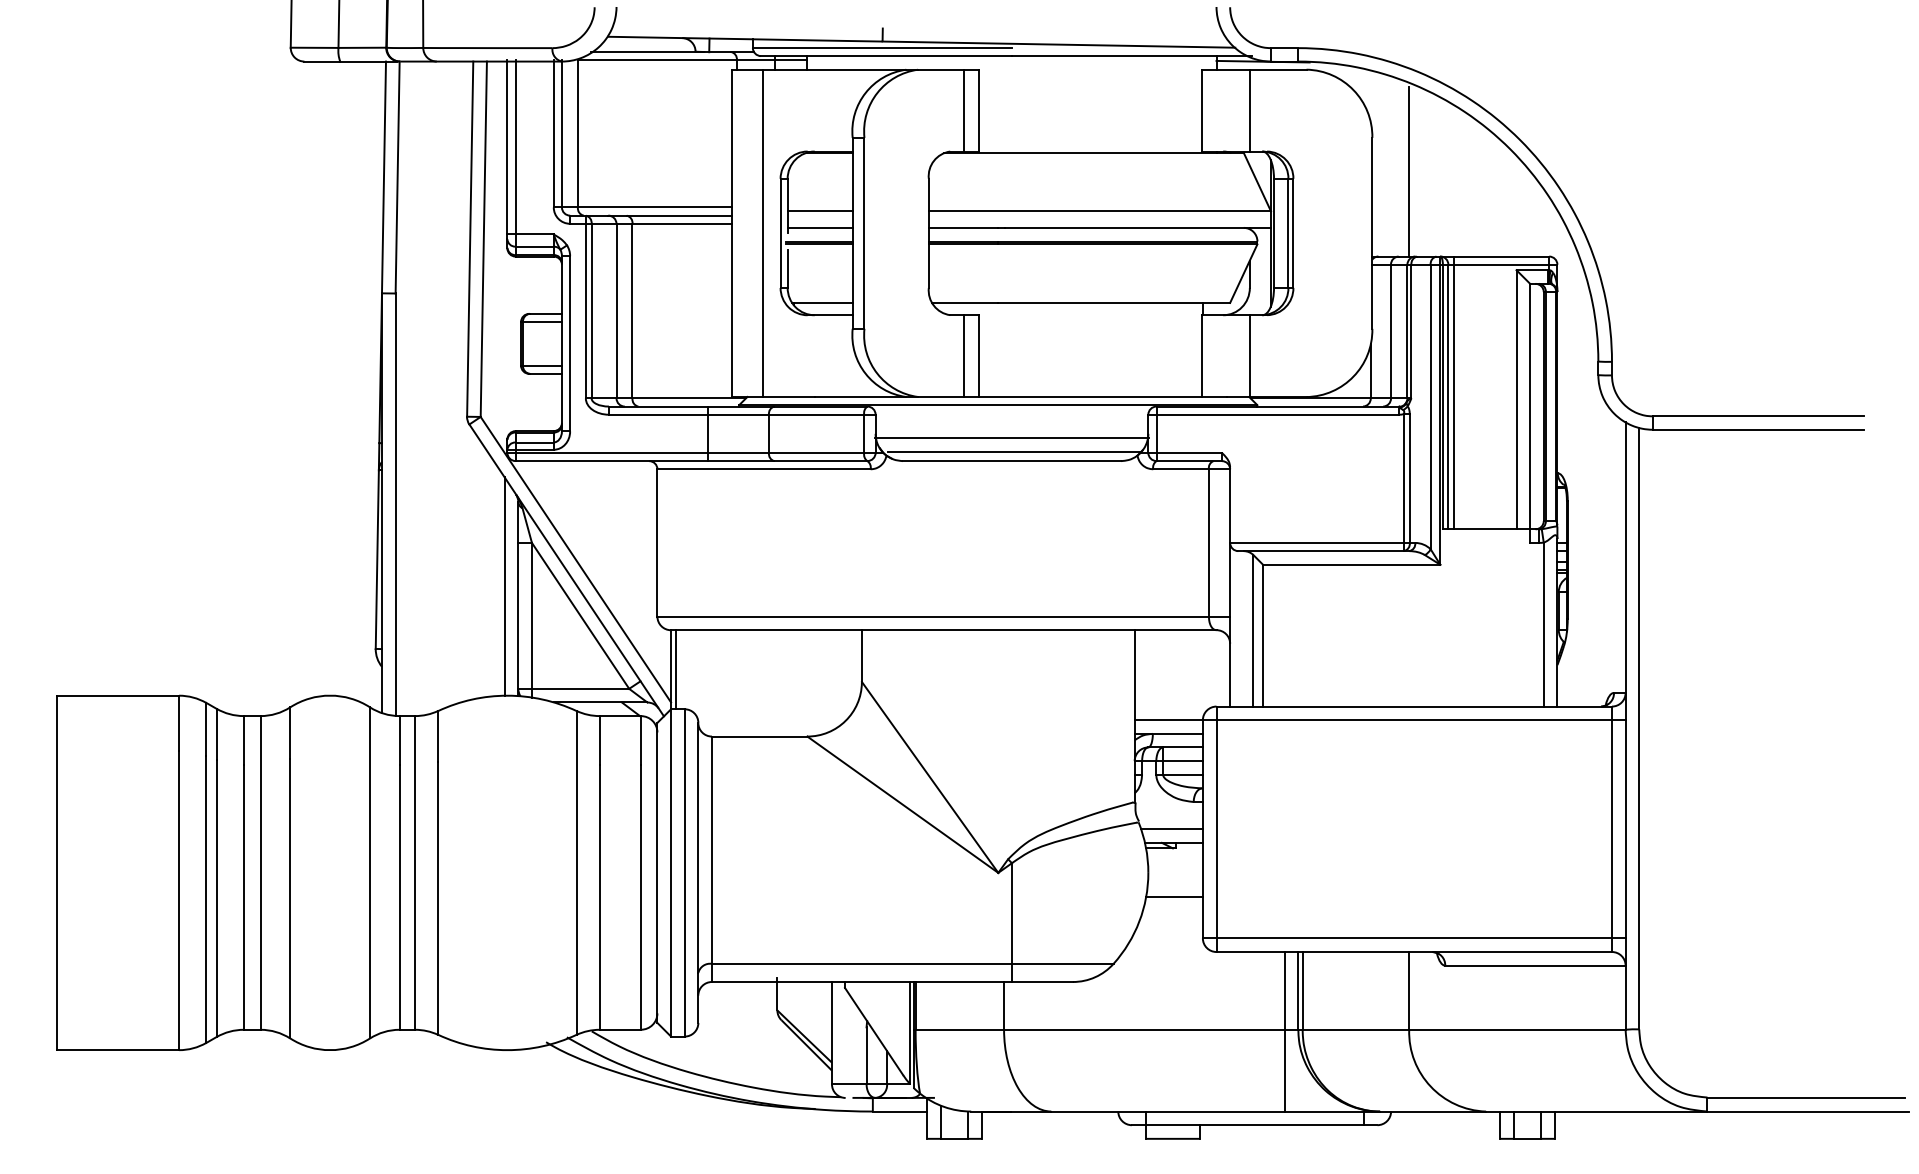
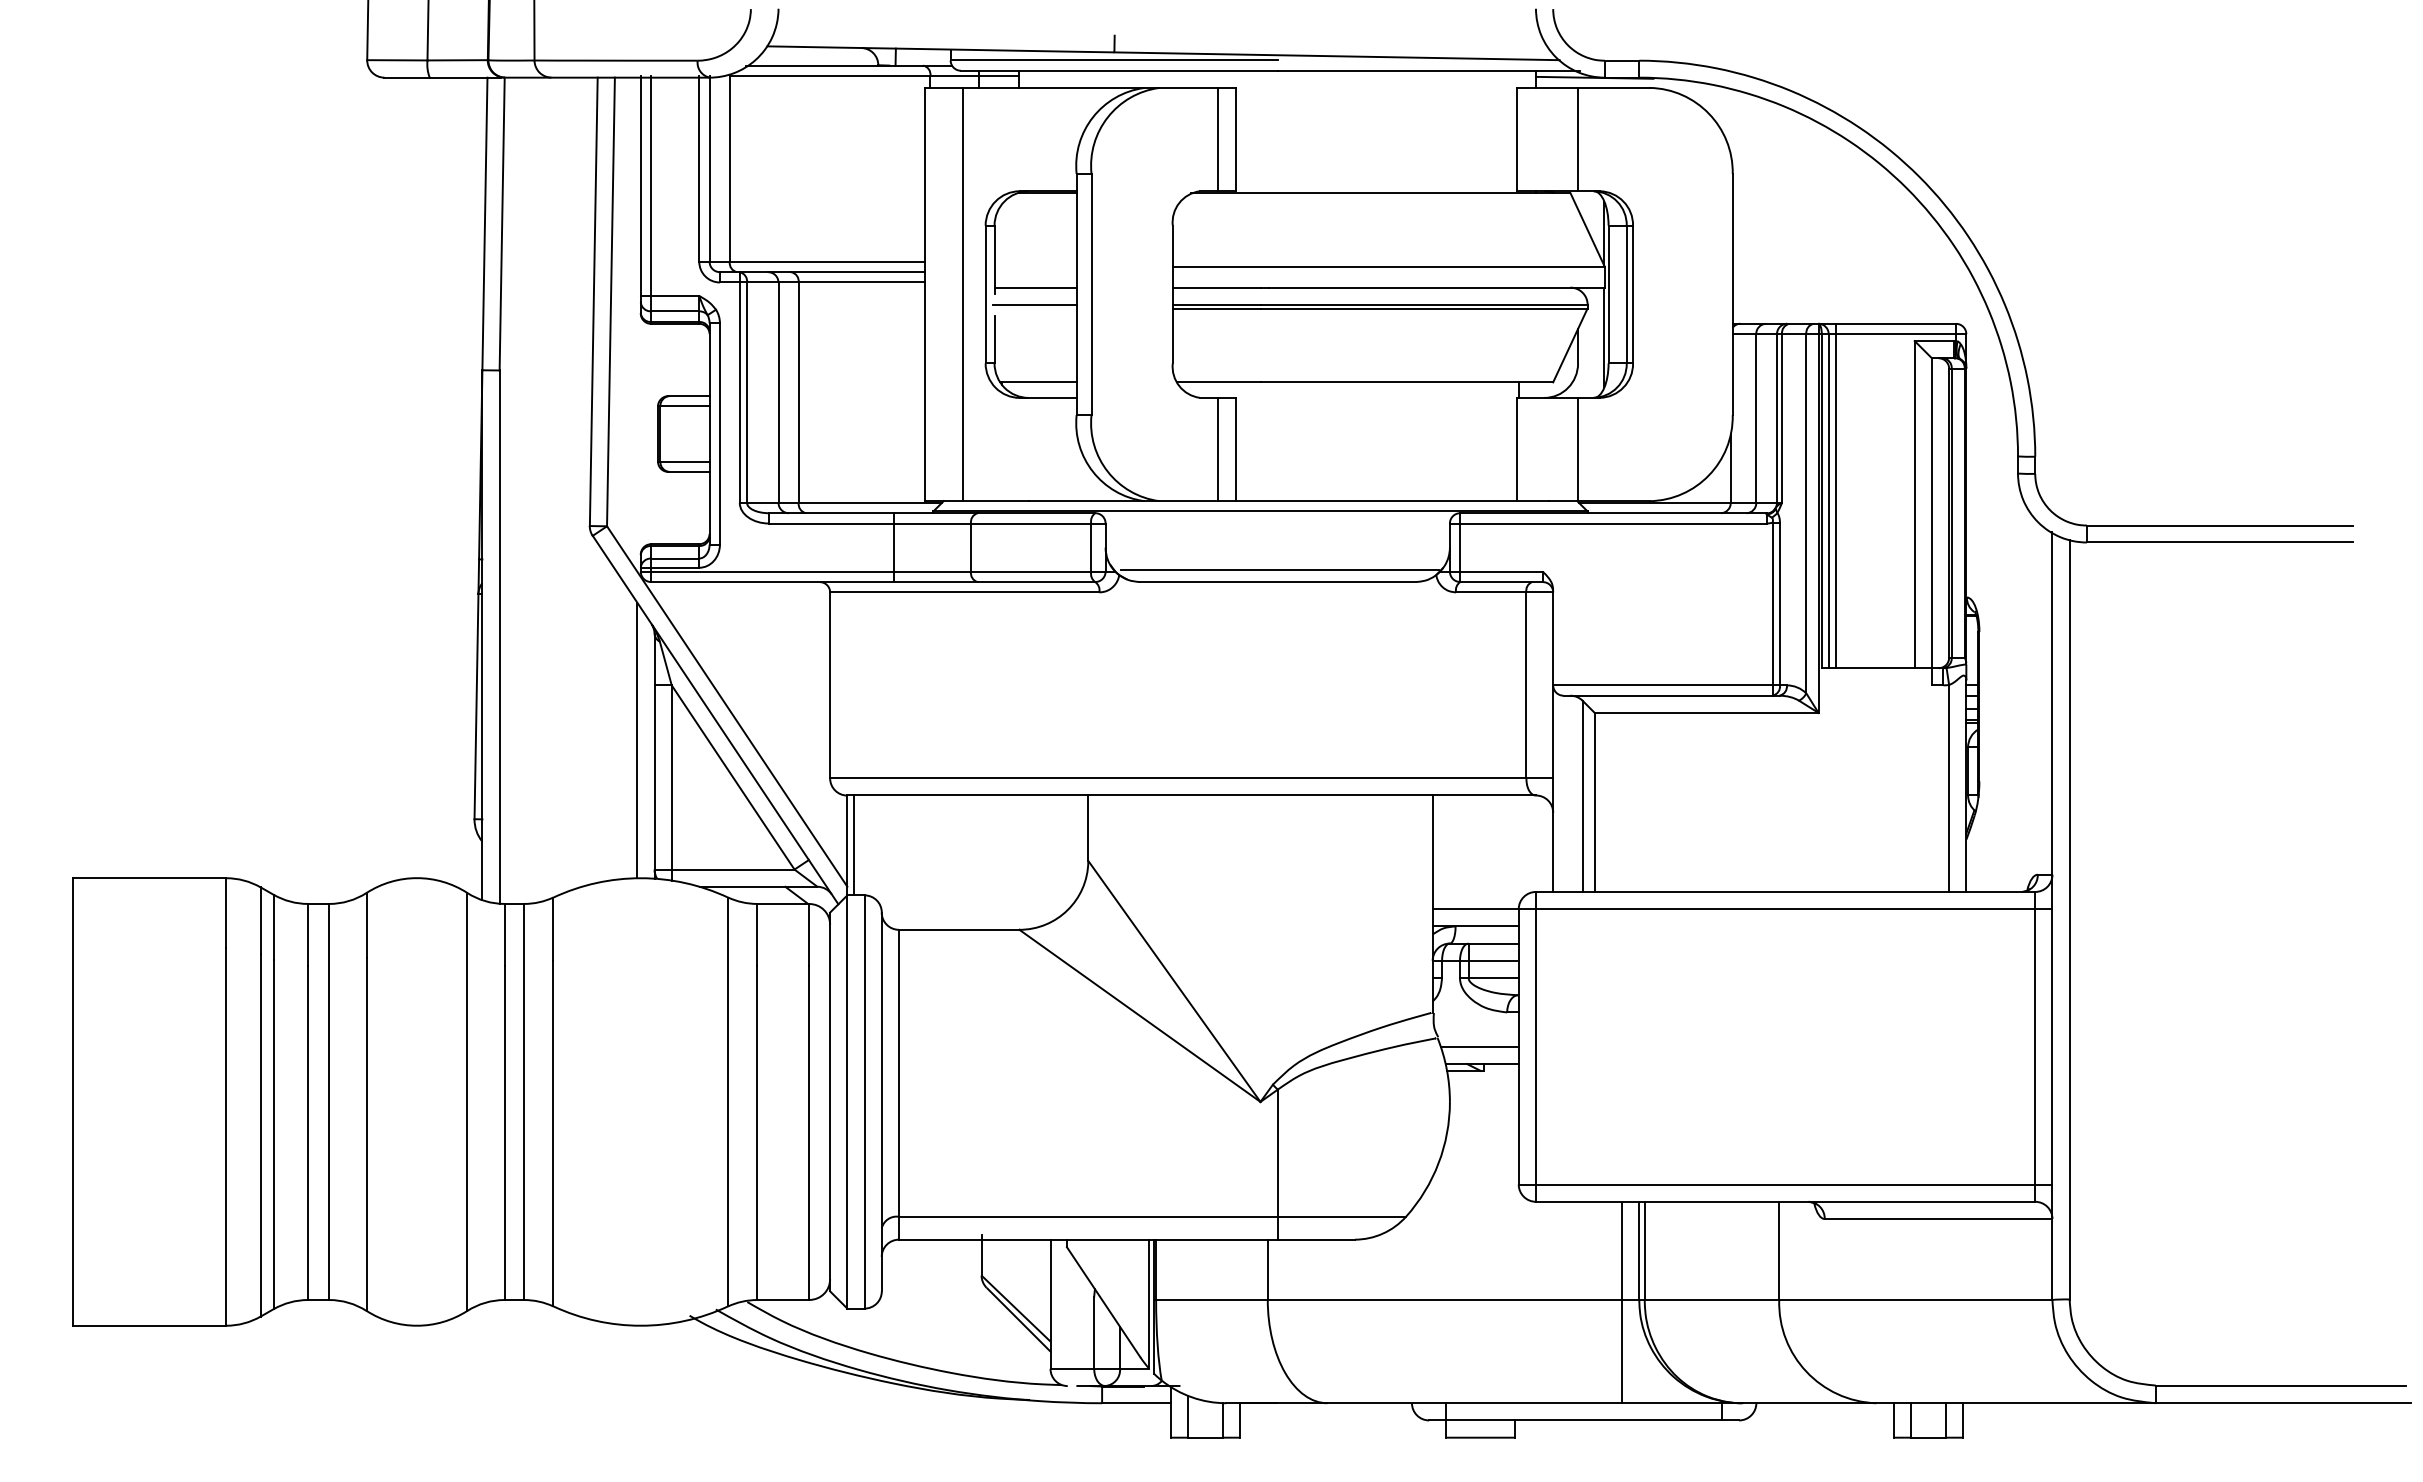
line: (1409, 171) -> (1779, 216), removed
line: (820, 211) -> (1035, 266), removed
line: (819, 244) -> (1034, 308), removed
line: (1011, 437) -> (1277, 552), removed
line: (1174, 897) -> (1482, 1132), removed

